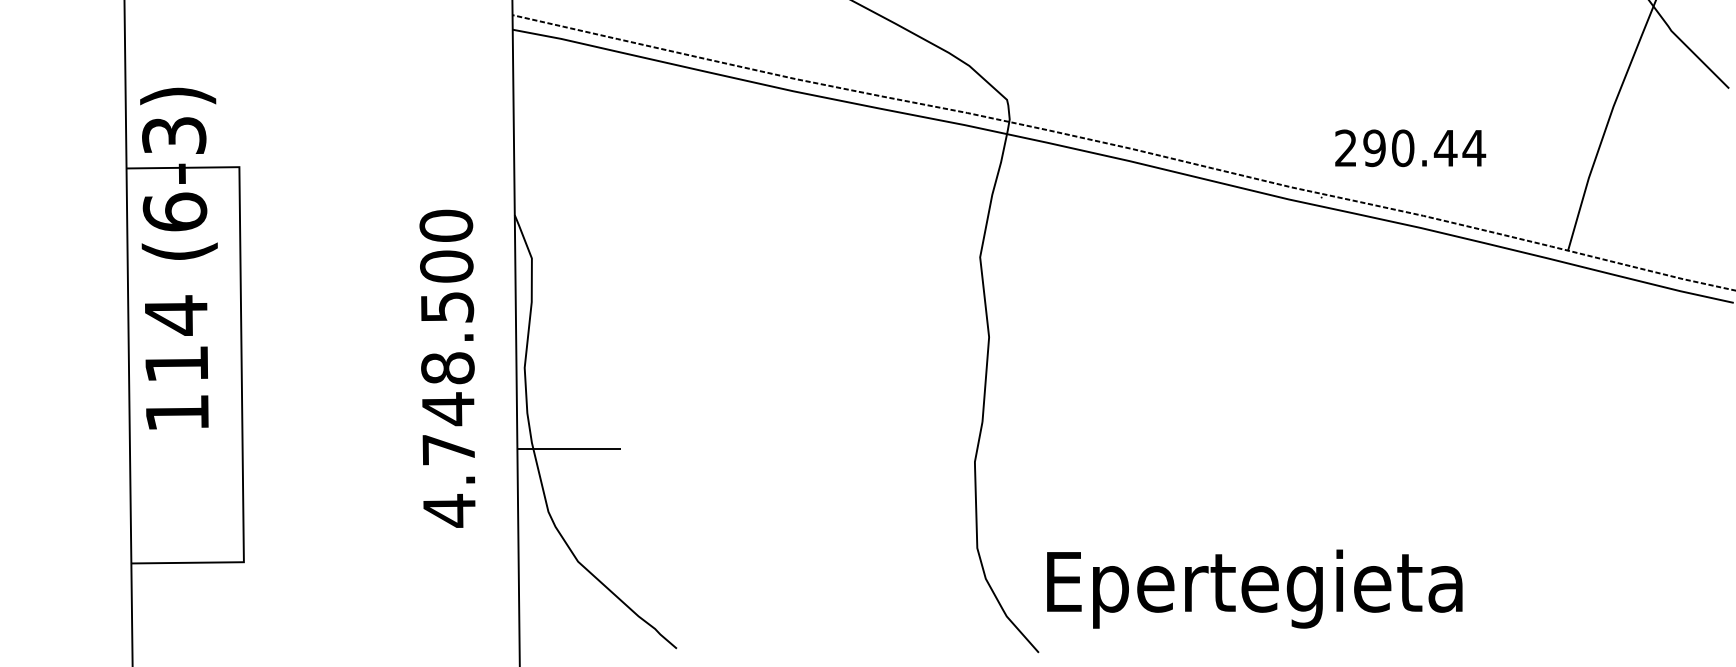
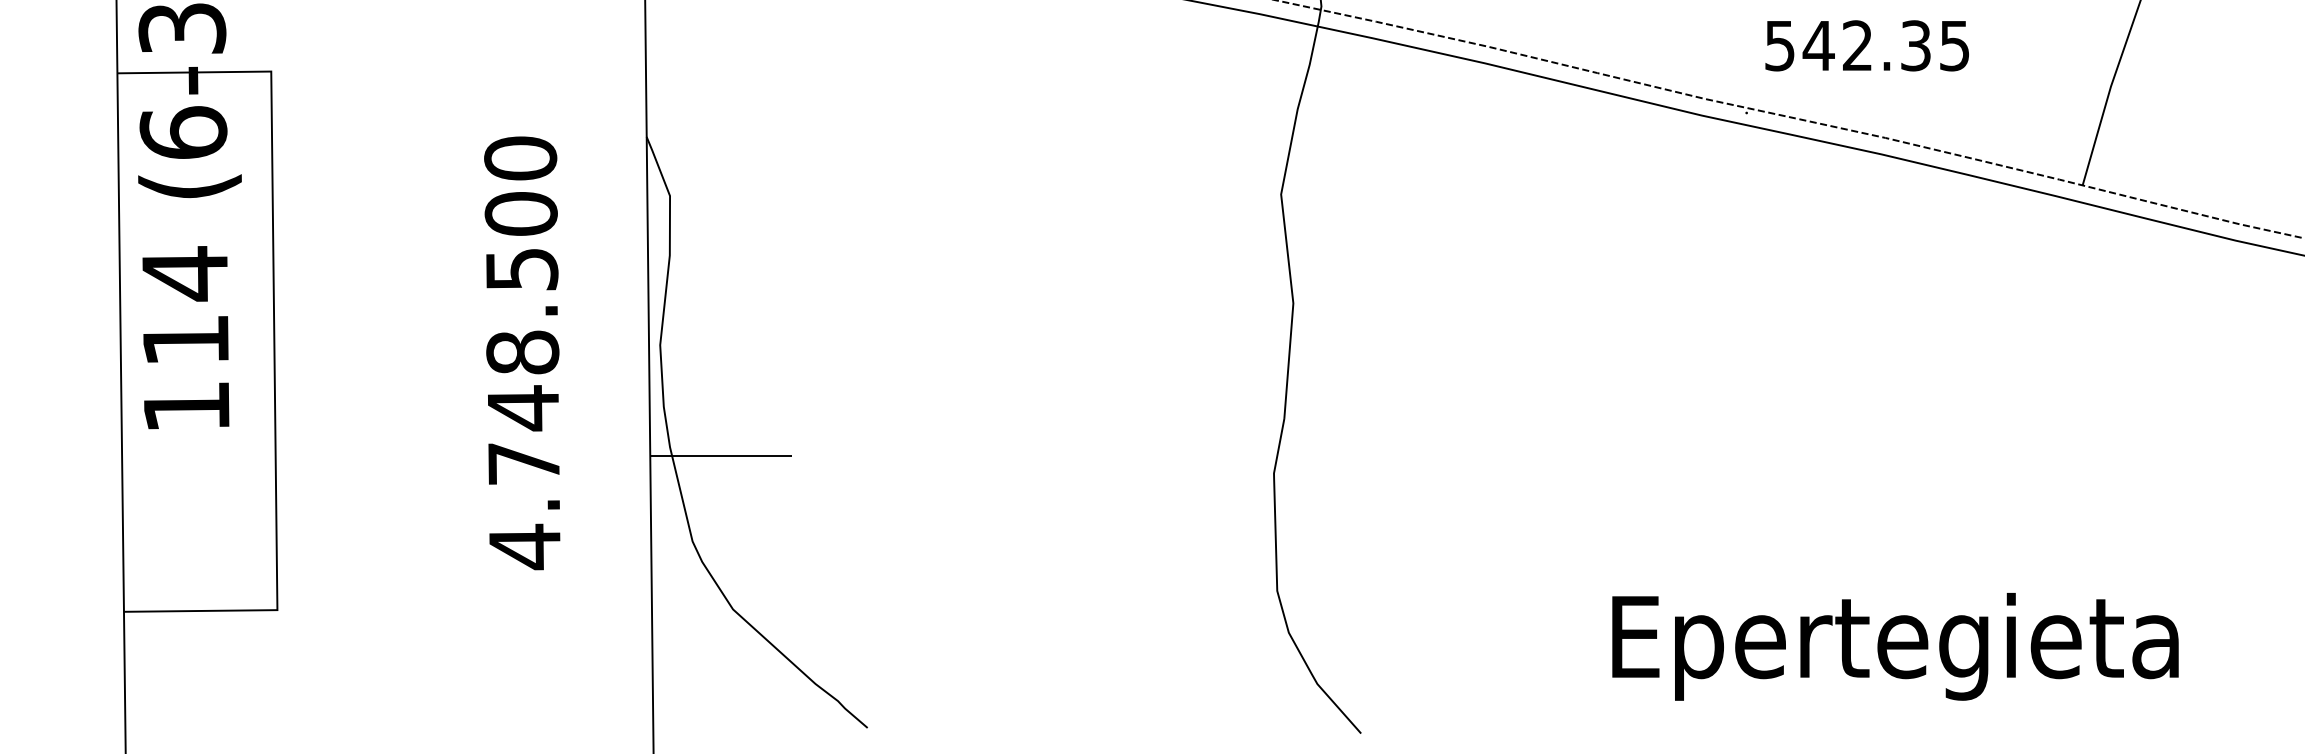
text: (1410, 148) -> (1867, 46), 290.44 -> 542.35
text: (447, 368) -> (522, 352), moved
text: (1254, 588) -> (1895, 645), moved

